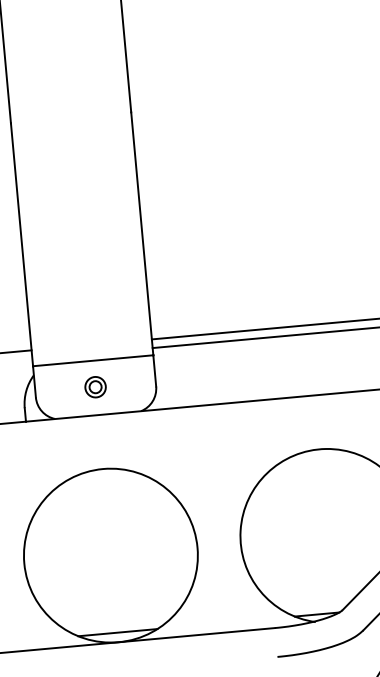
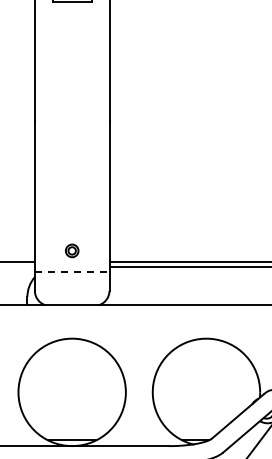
line: (93, 360) -> (72, 271), solid -> dashed
part: (96, 386) -> (72, 250), moved

